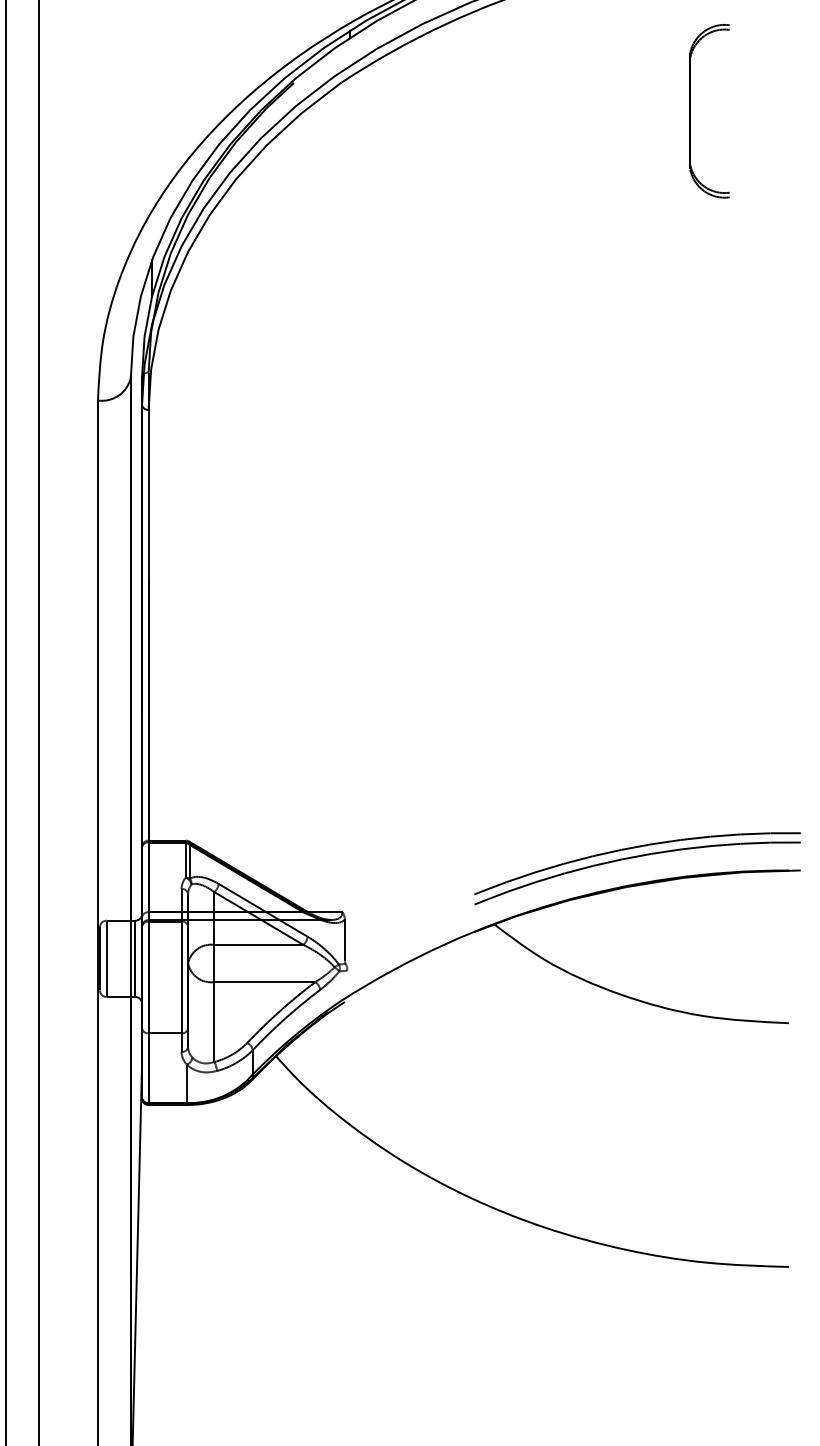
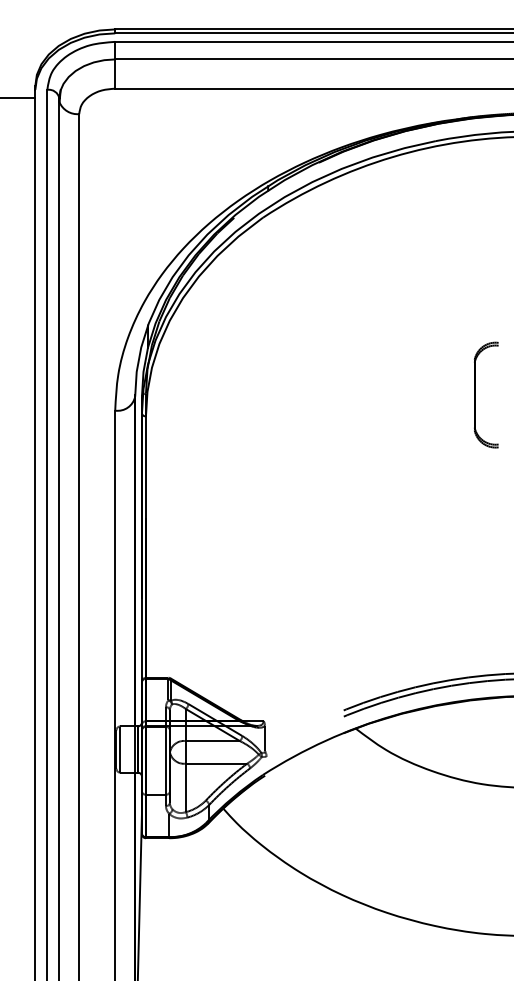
part: (691, 110) -> (475, 394), moved

